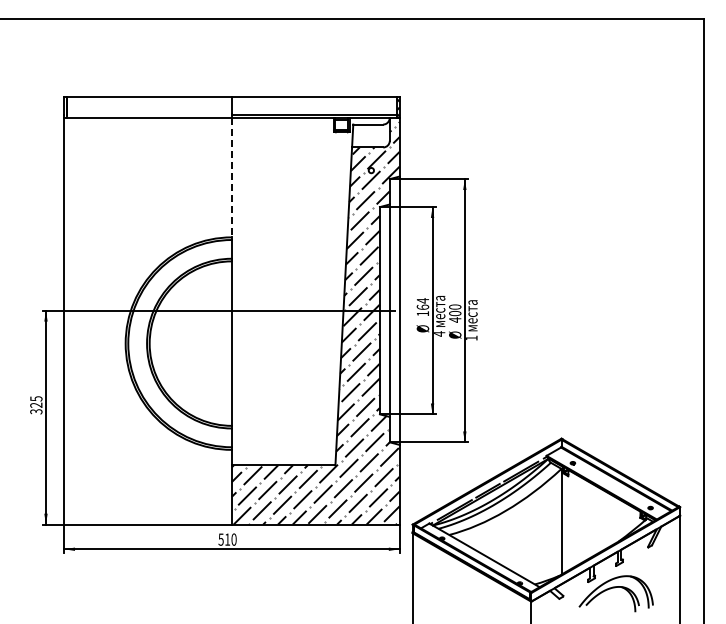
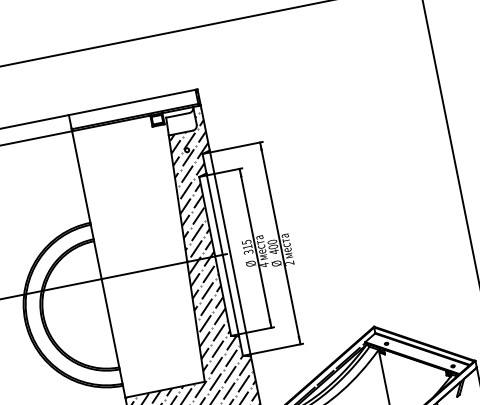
line: (231, 177) -> (80, 176), dashed -> solid
text: (422, 307) -> (247, 247), 164 -> 315
text: (471, 337) -> (289, 262), 1 -> 2

